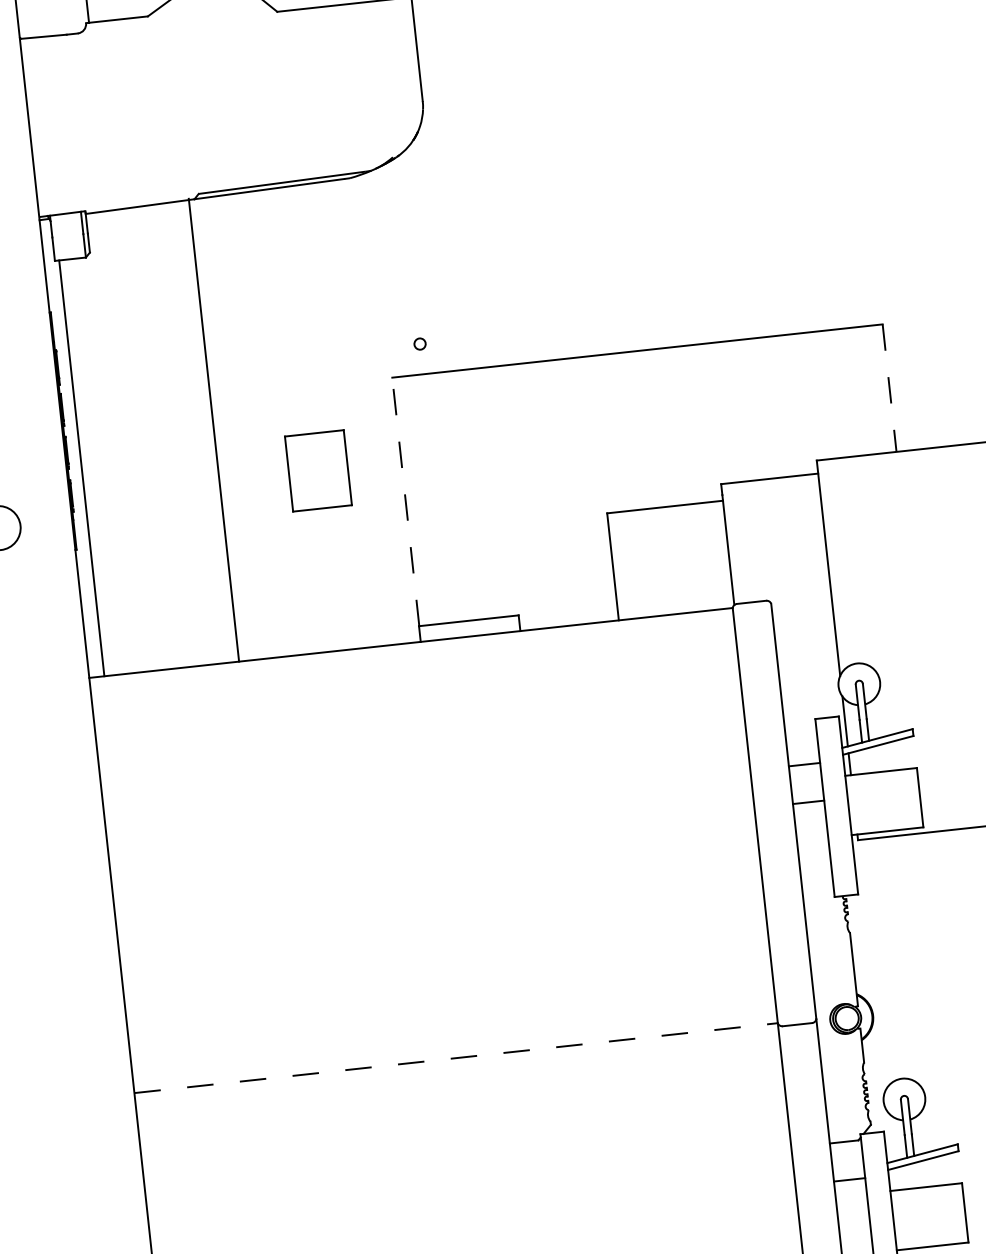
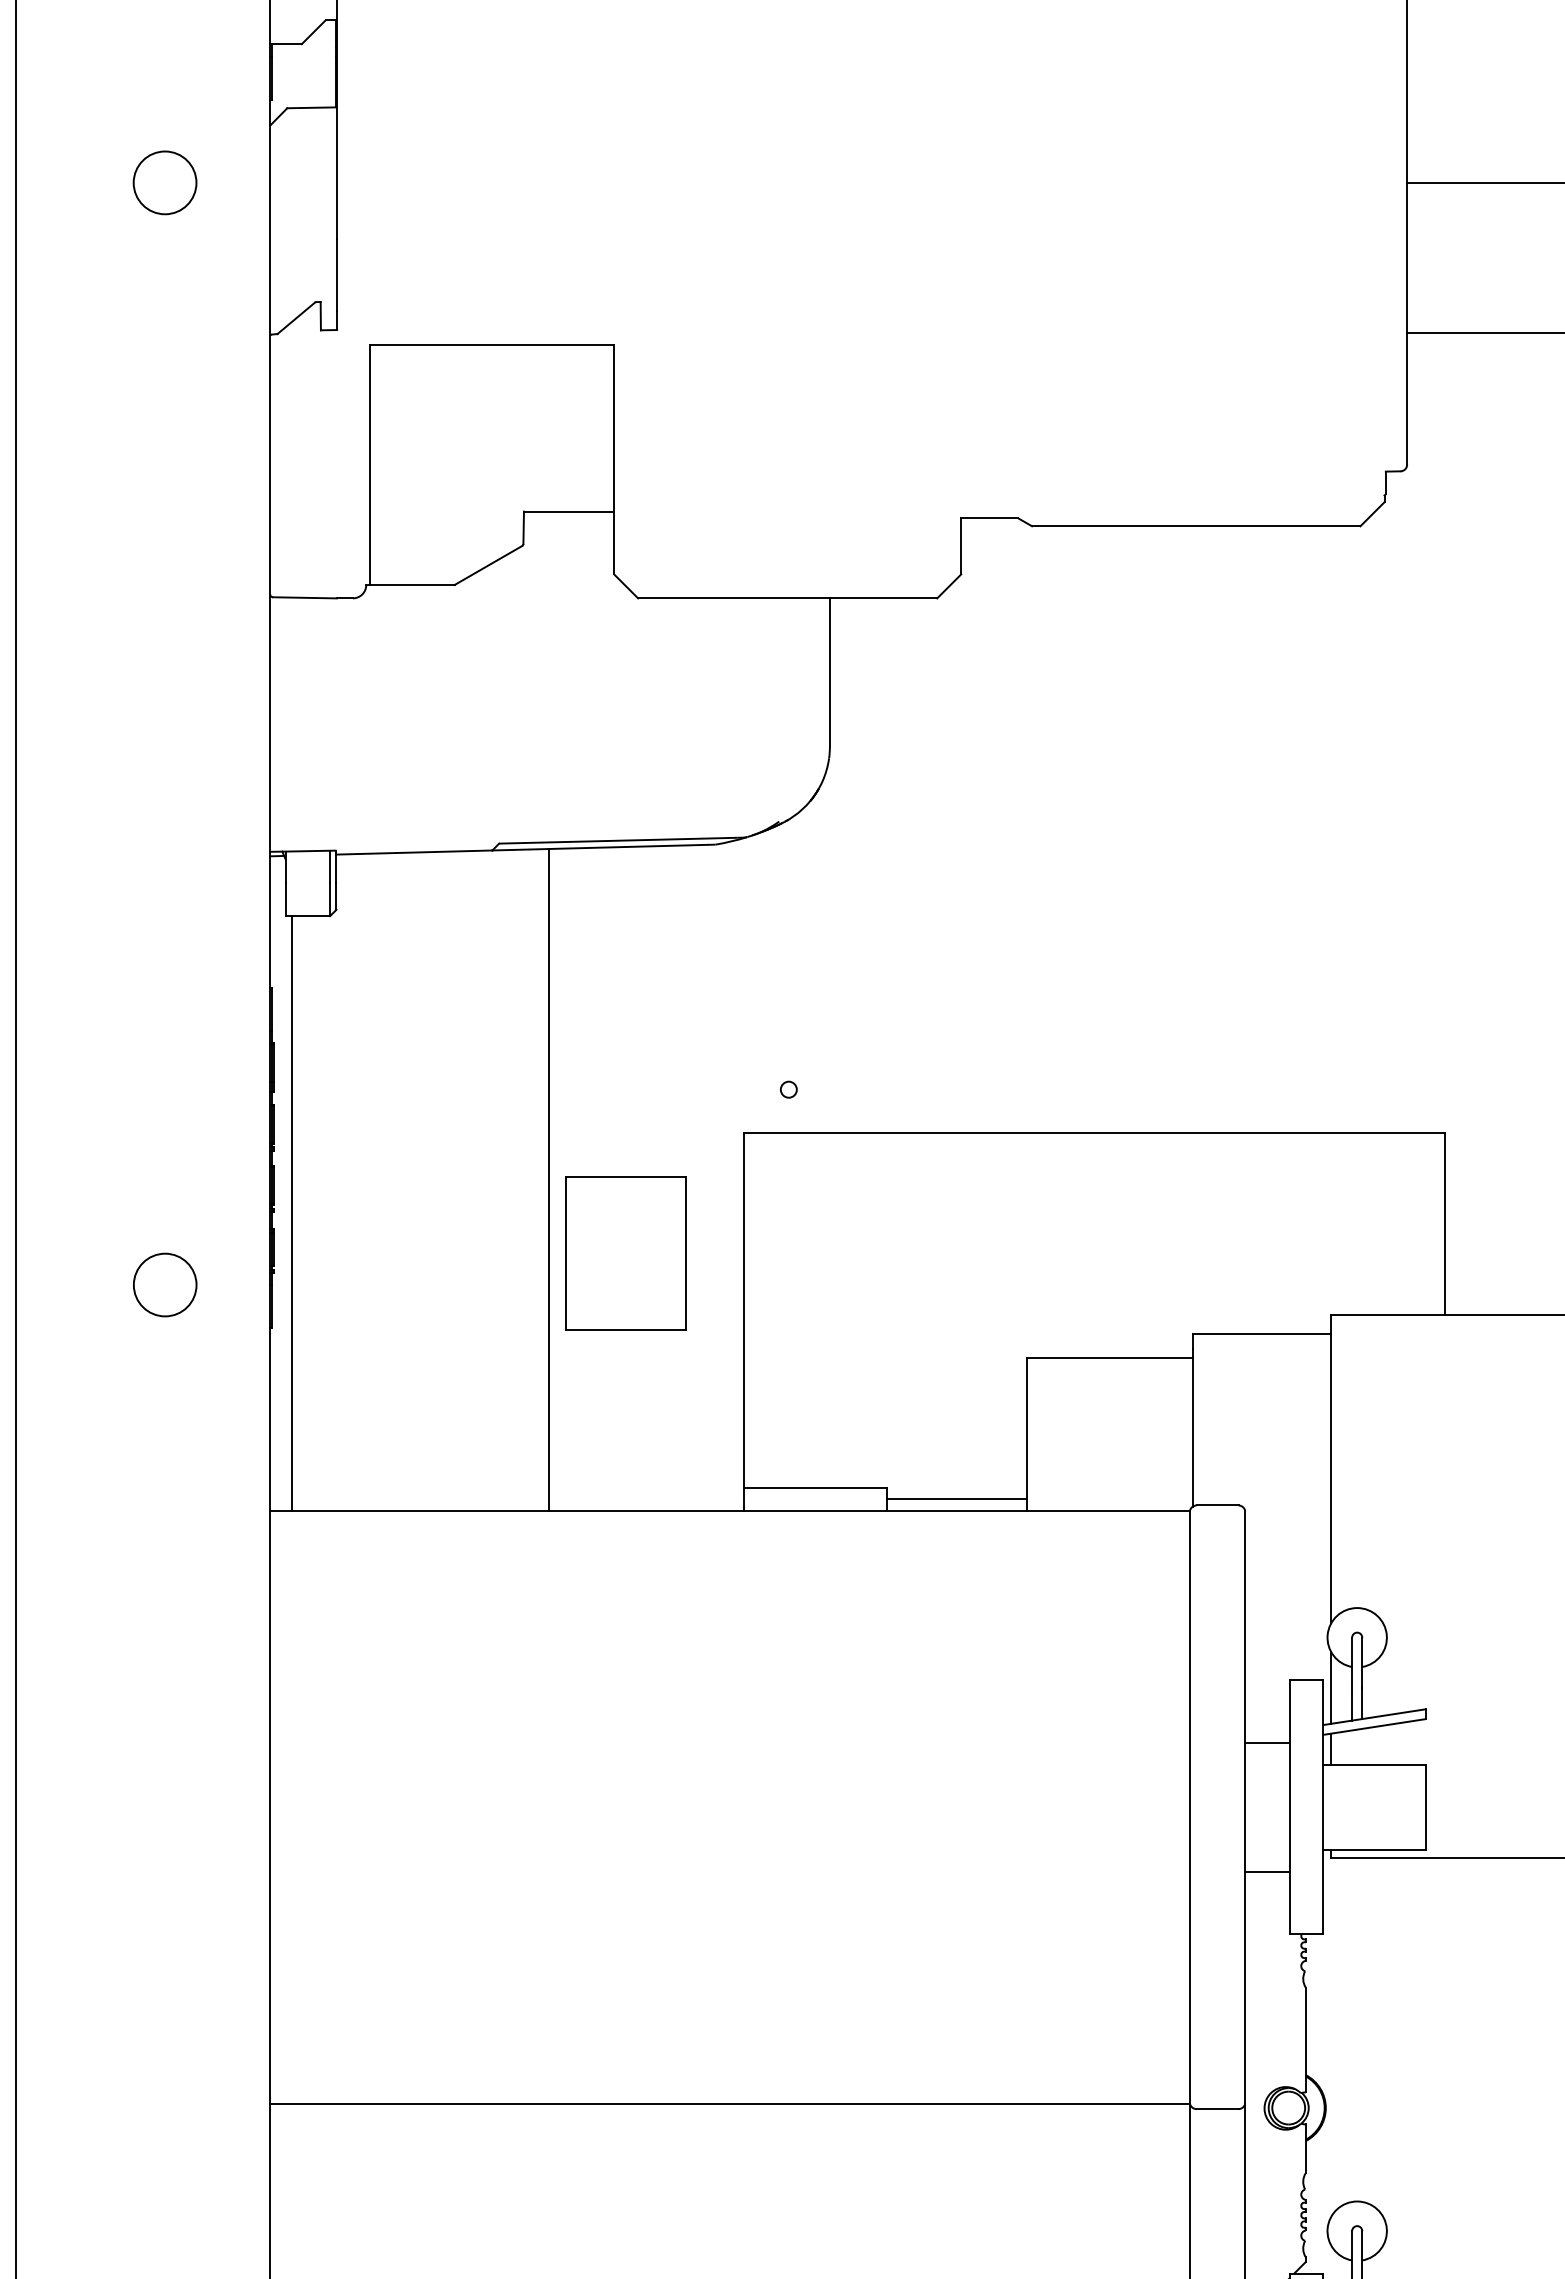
line: (889, 388) -> (1445, 1224), dashed -> solid
line: (213, 430) -> (549, 1179), moved
part: (318, 471) -> (625, 1253), size x1.43
line: (405, 501) -> (744, 1310), dashed -> solid
line: (568, 617) -> (956, 1498), added
line: (808, 802) -> (1267, 1871), moved
line: (456, 1058) -> (730, 2104), dashed -> solid

